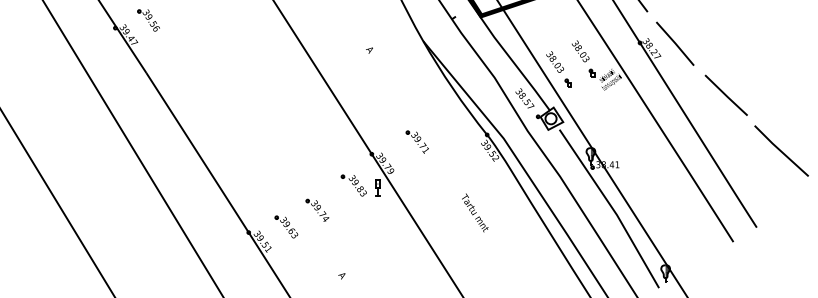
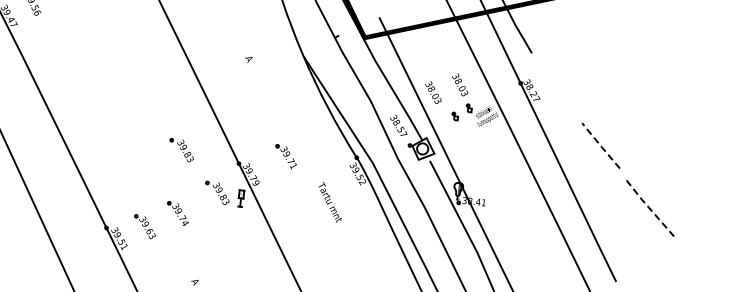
line: (675, 43) -> (556, 87), removed
part: (567, 82) -> (454, 115), moved
line: (726, 95) -> (601, 145), solid -> dashed
part: (313, 147) -> (181, 150), added
line: (780, 150) -> (648, 207), solid -> dashed
text: (475, 212) -> (330, 202), moved

